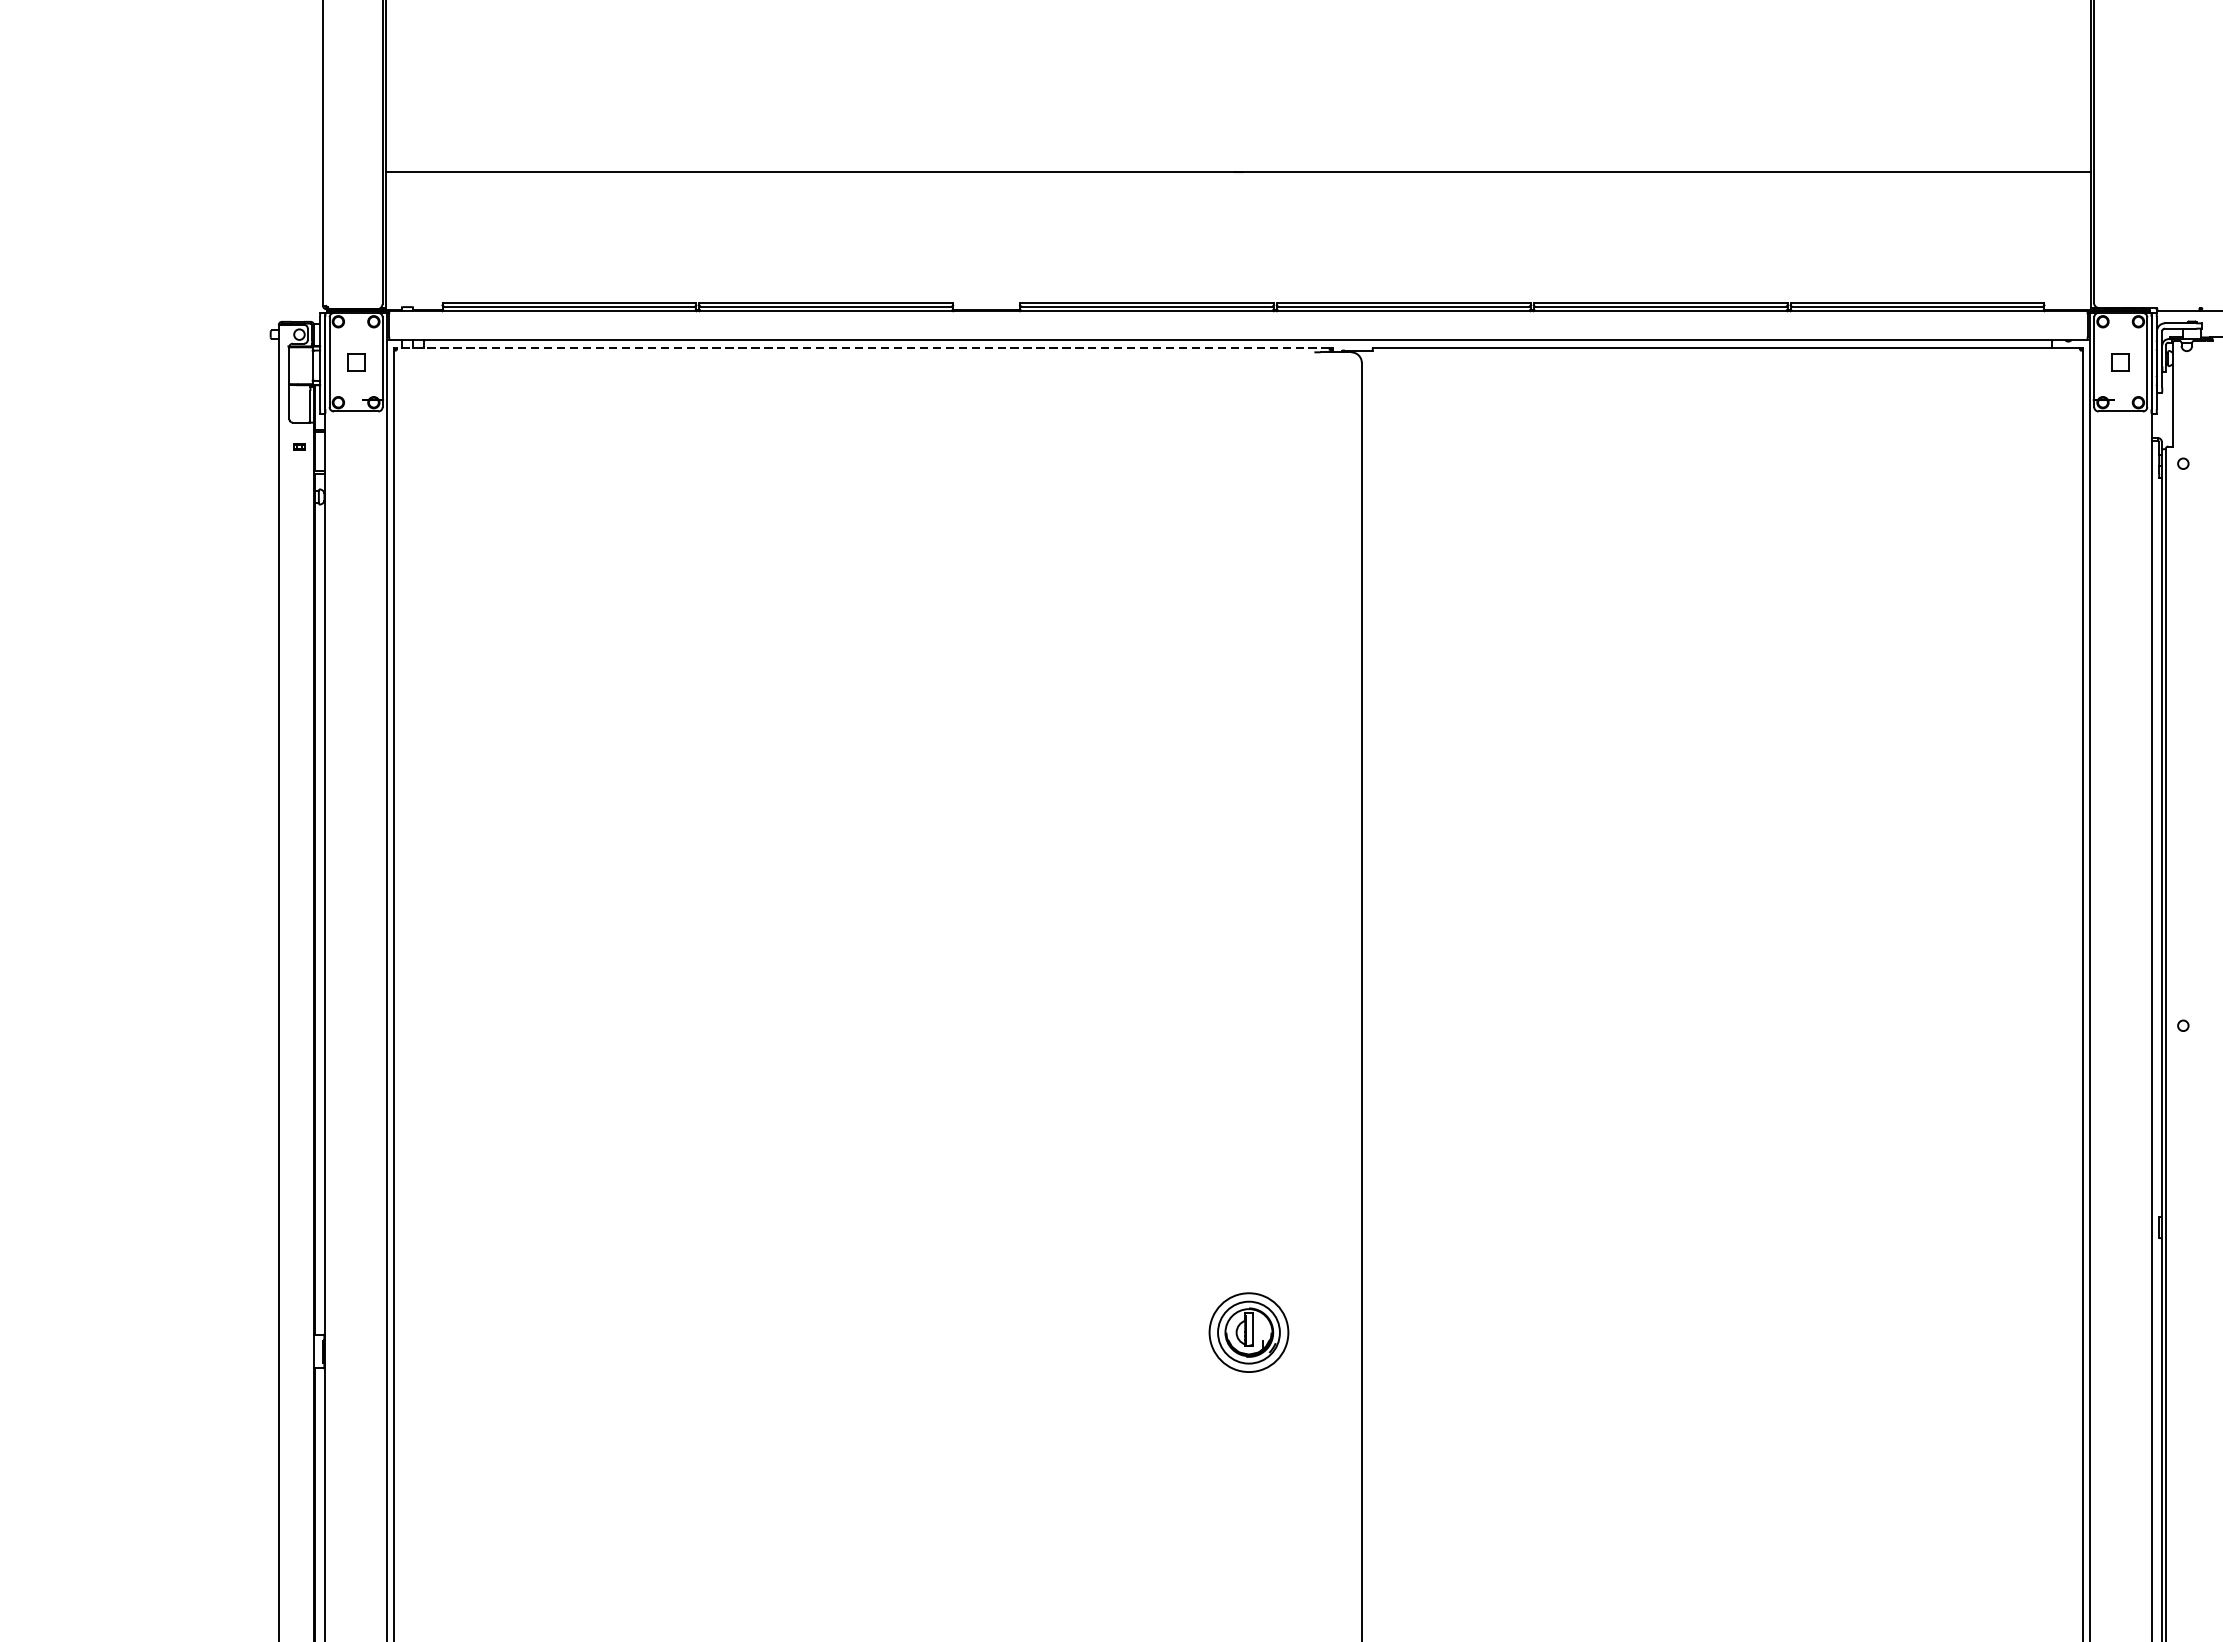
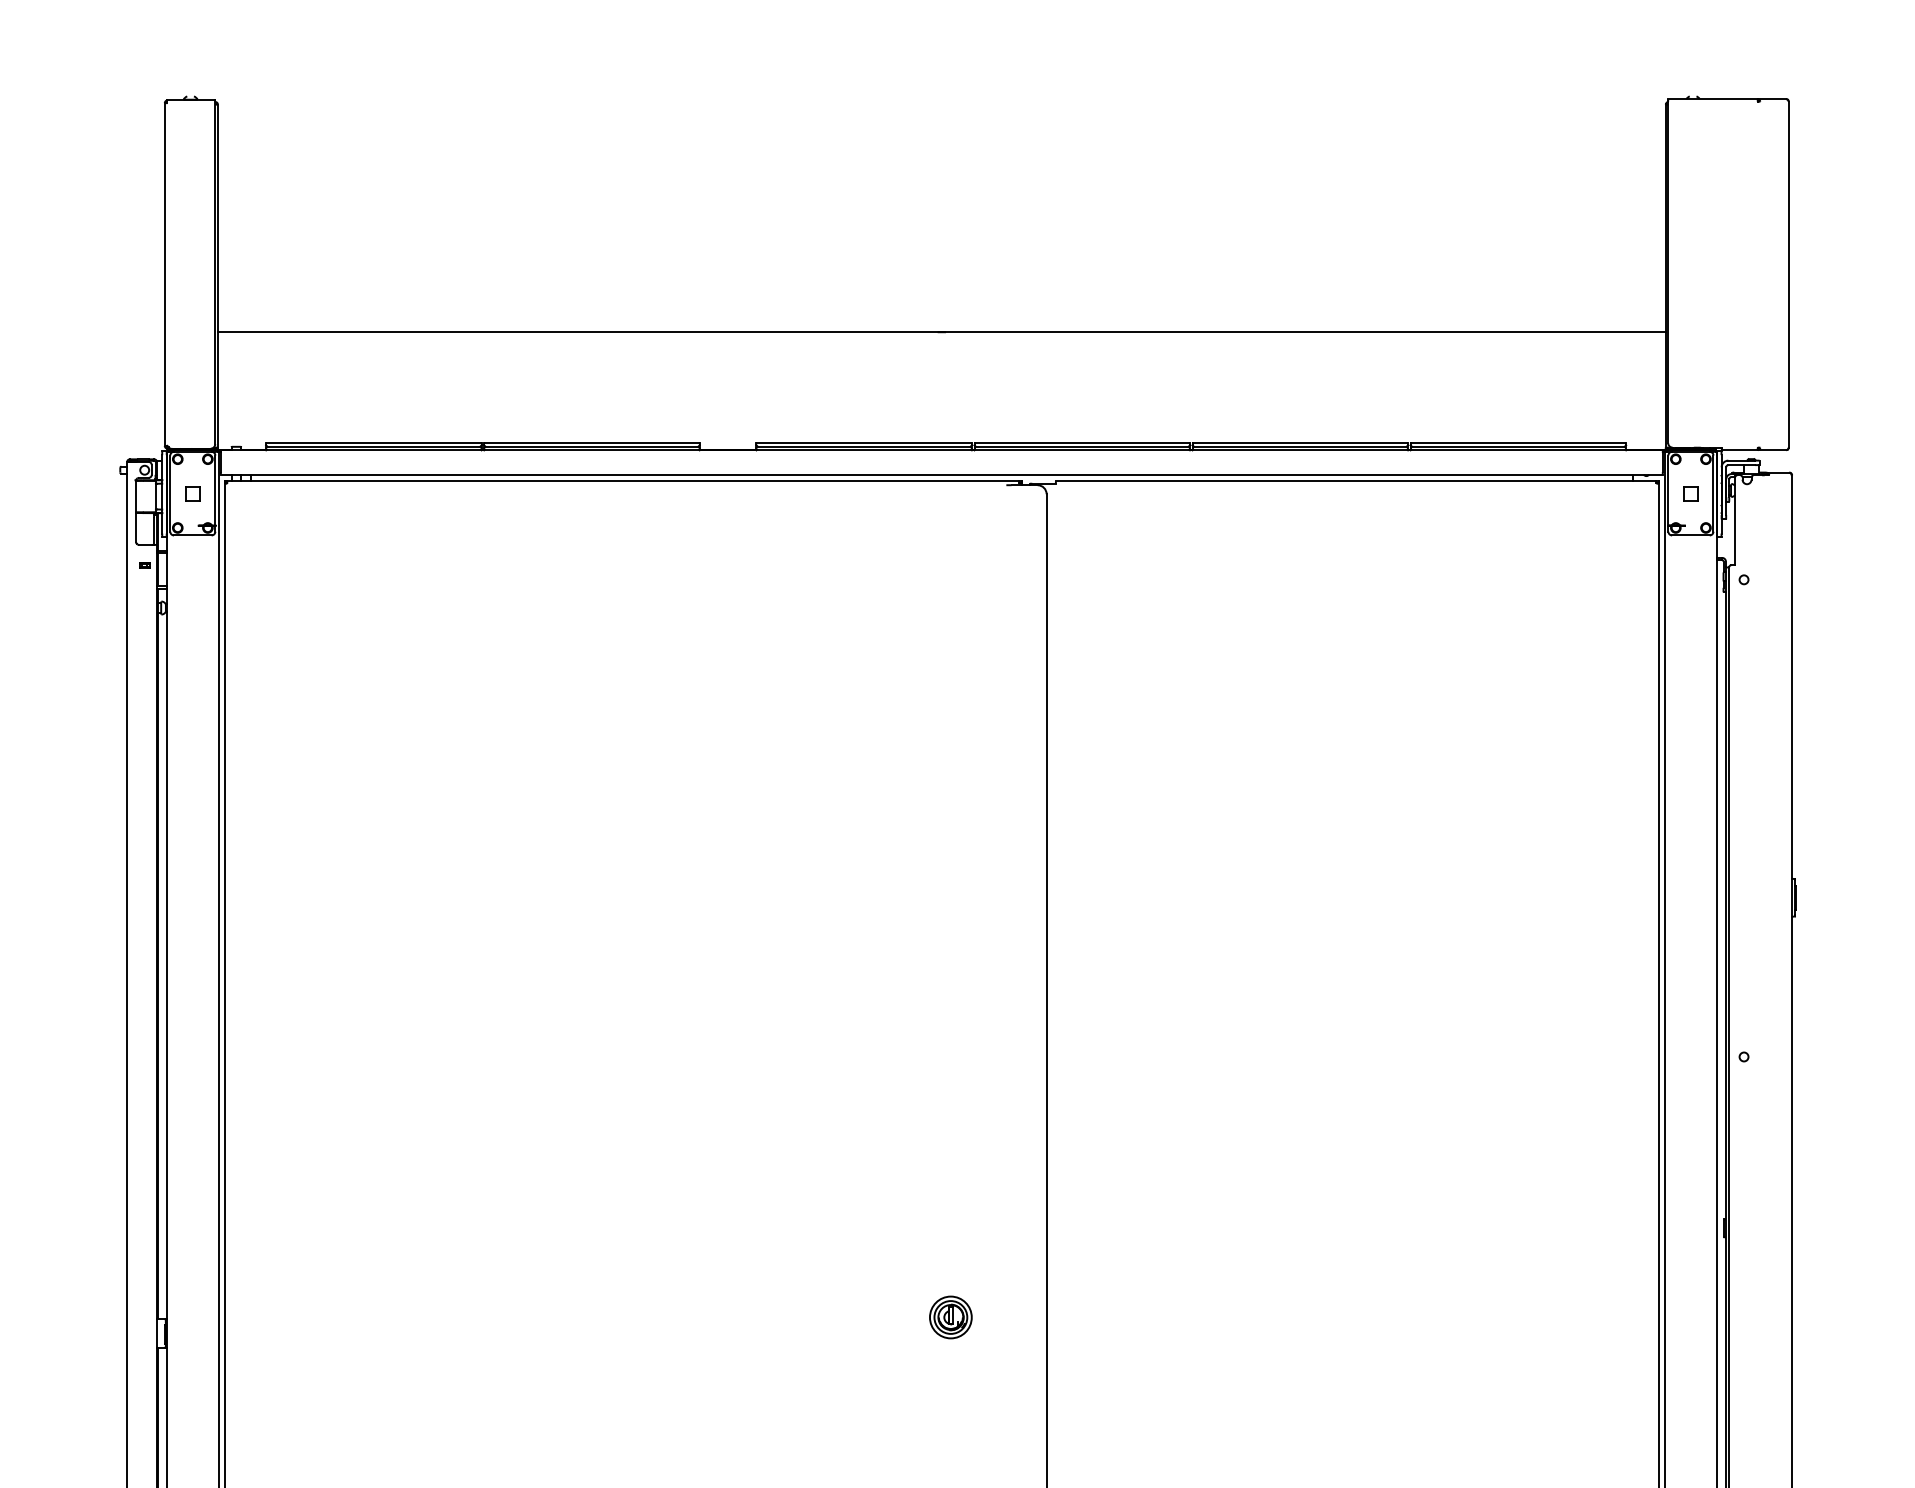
line: (862, 347) -> (622, 481), dashed -> solid
part: (1248, 1332) -> (950, 1317), size x0.62

